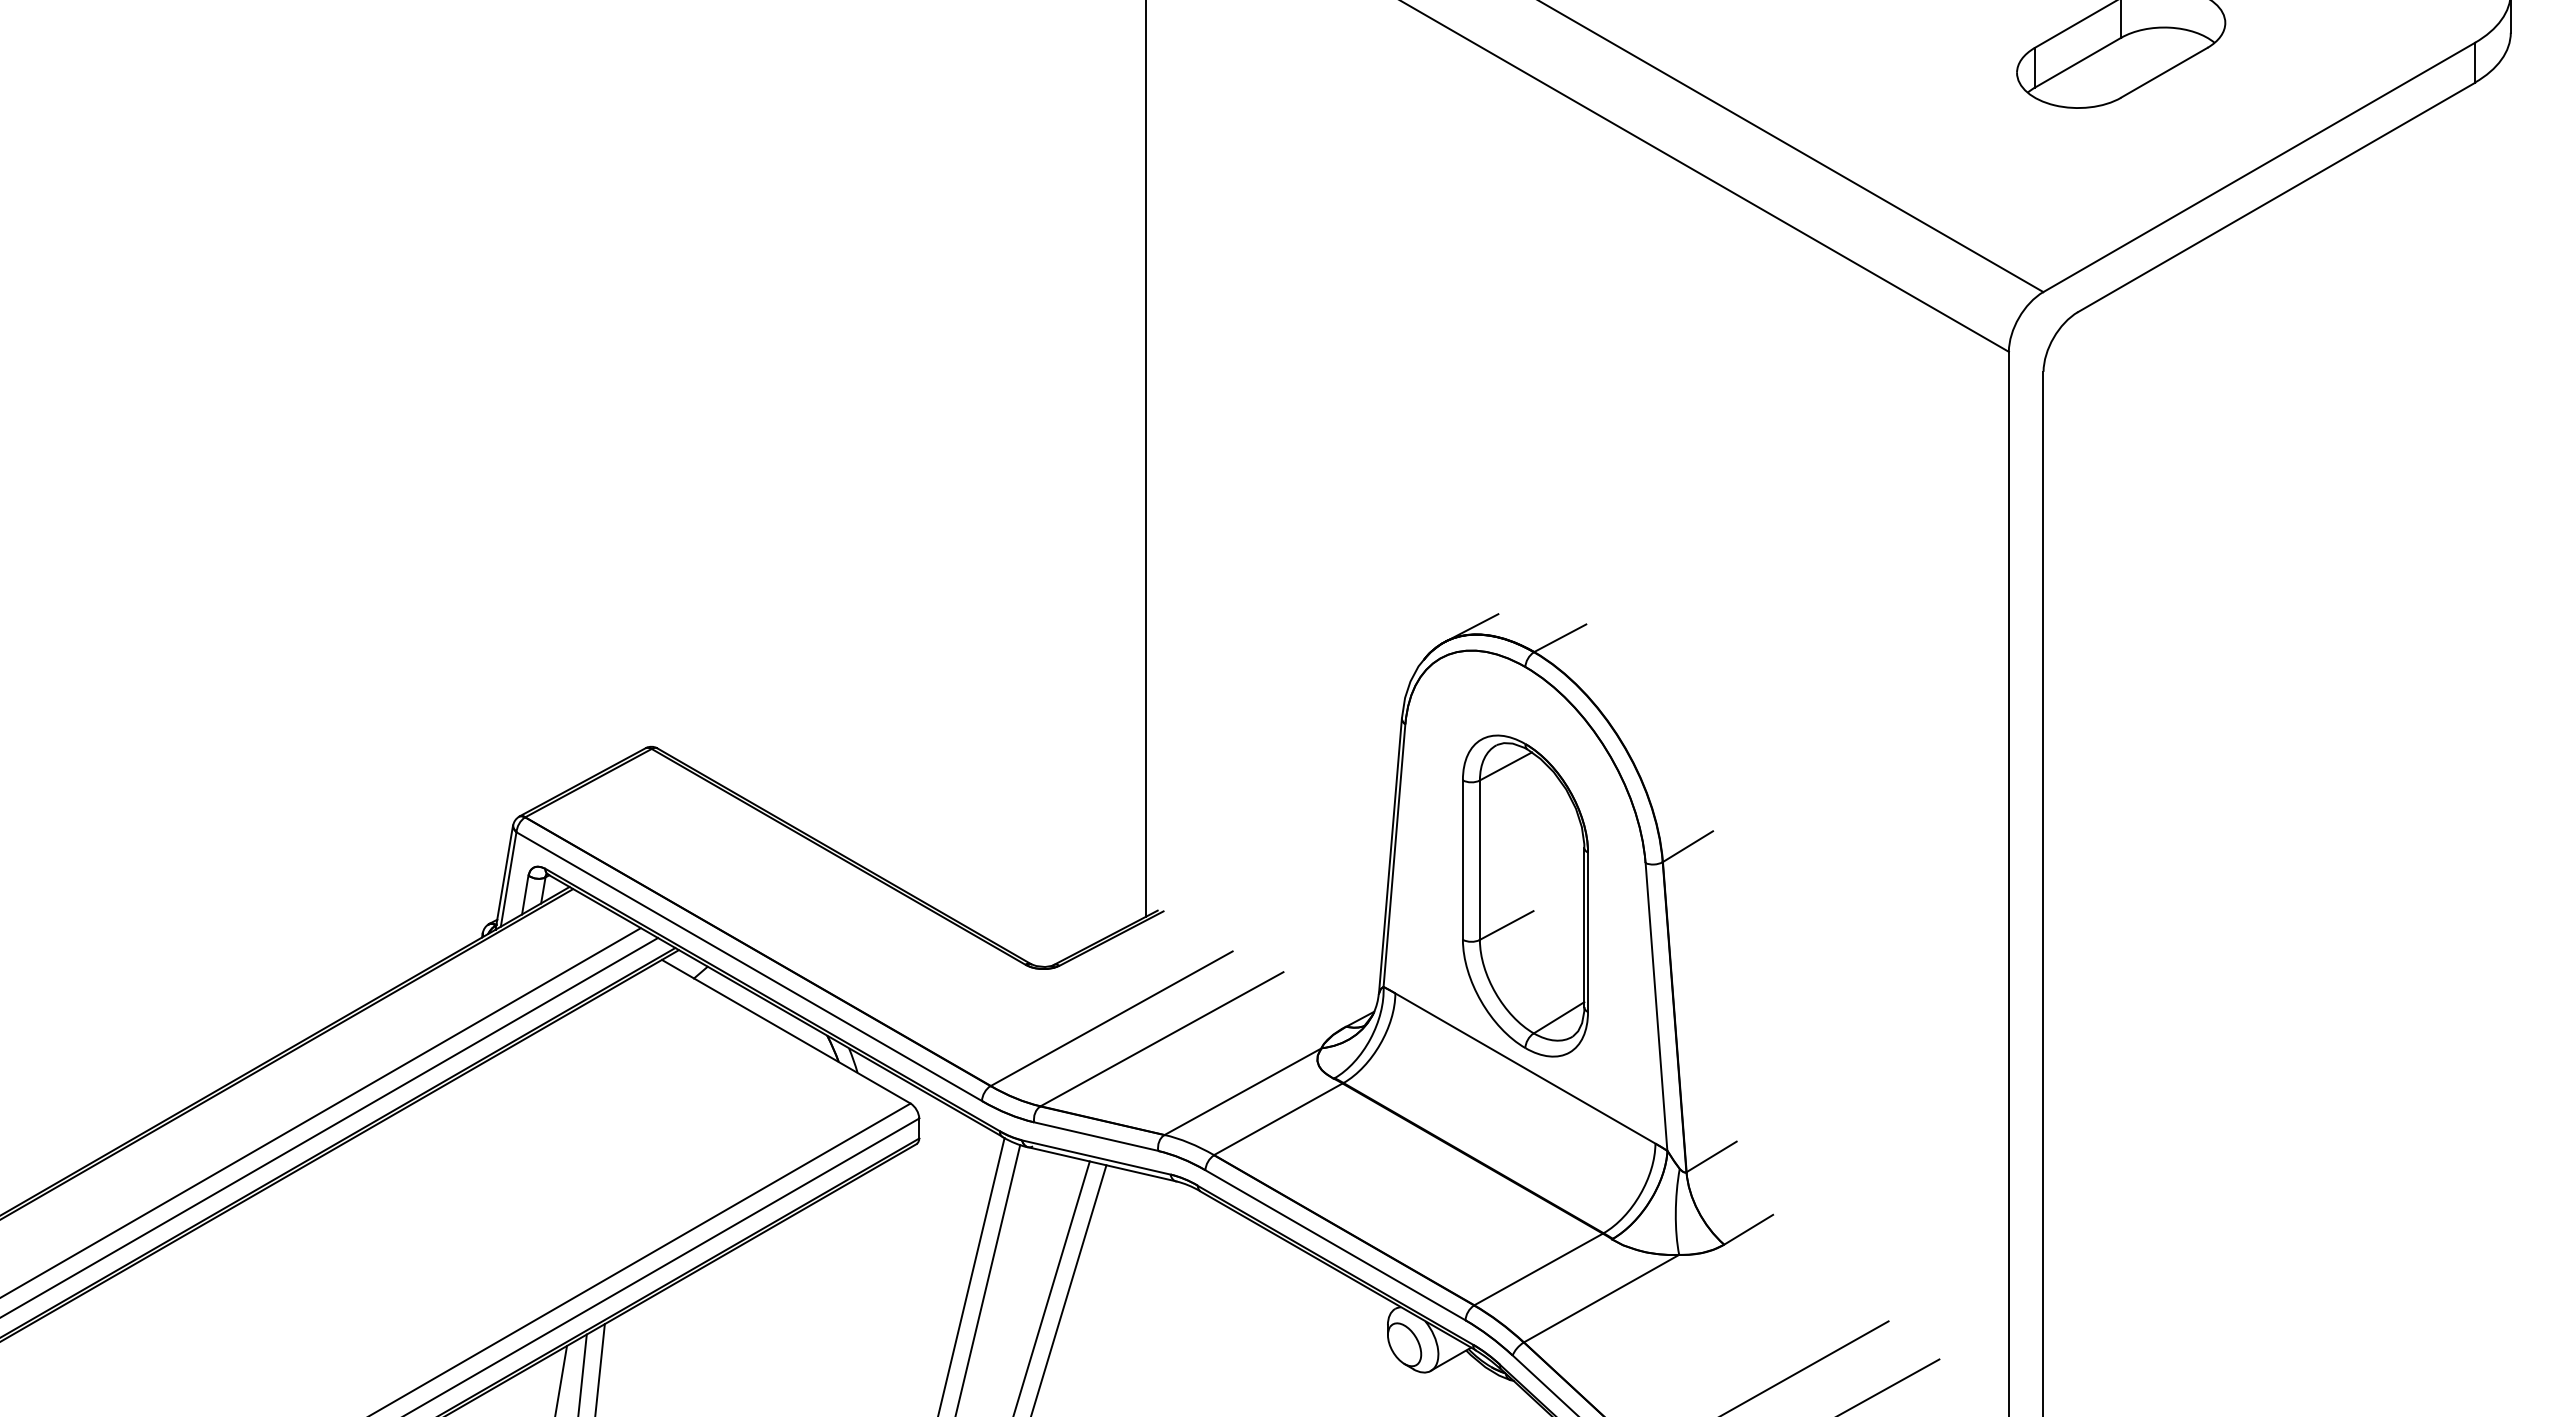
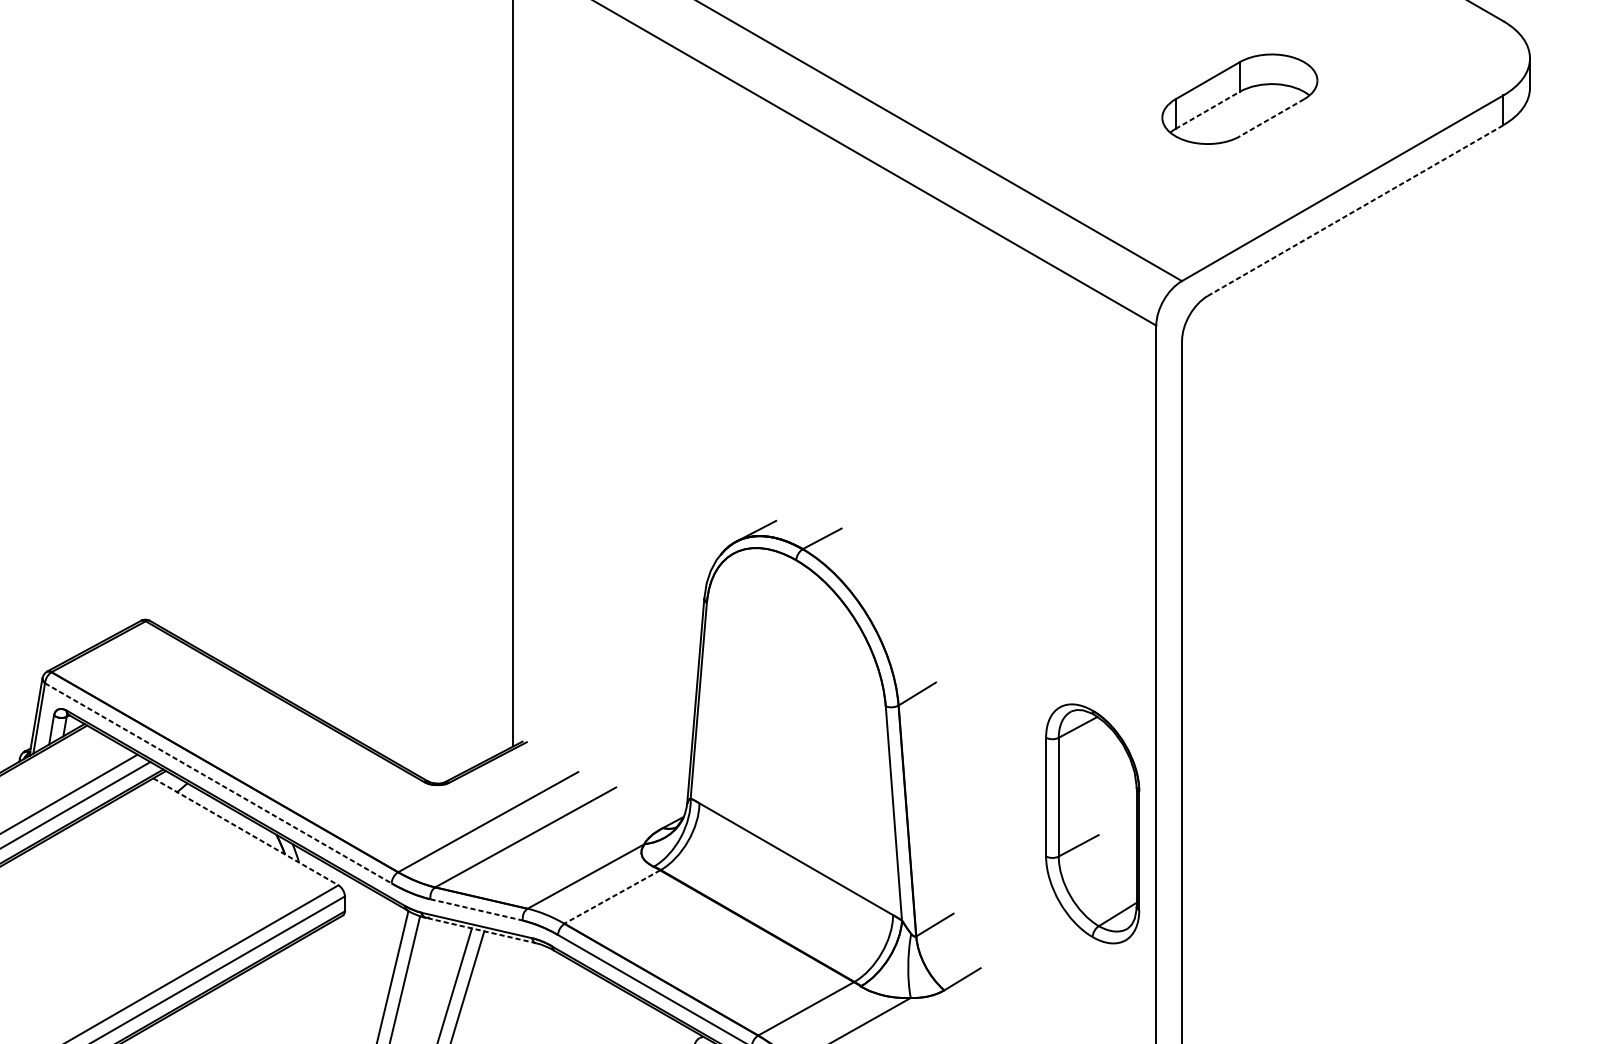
line: (2077, 62) -> (1207, 110), solid -> dashed
line: (2164, 72) -> (1272, 117), solid -> dashed
line: (2277, 197) -> (1356, 210), solid -> dashed
part: (1525, 895) -> (1092, 823), moved
line: (749, 966) -> (218, 783), solid -> dashed
line: (786, 1031) -> (246, 831), solid -> dashed
line: (1278, 1119) -> (612, 897), solid -> dashed
line: (1096, 1136) -> (476, 909), solid -> dashed
line: (1101, 1164) -> (480, 930), solid -> dashed

